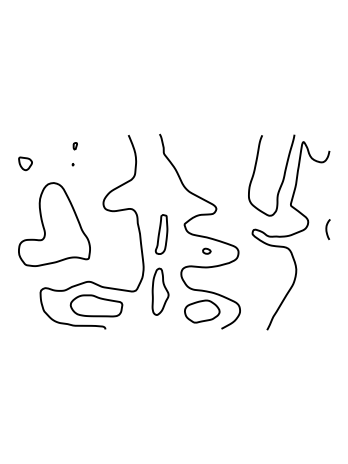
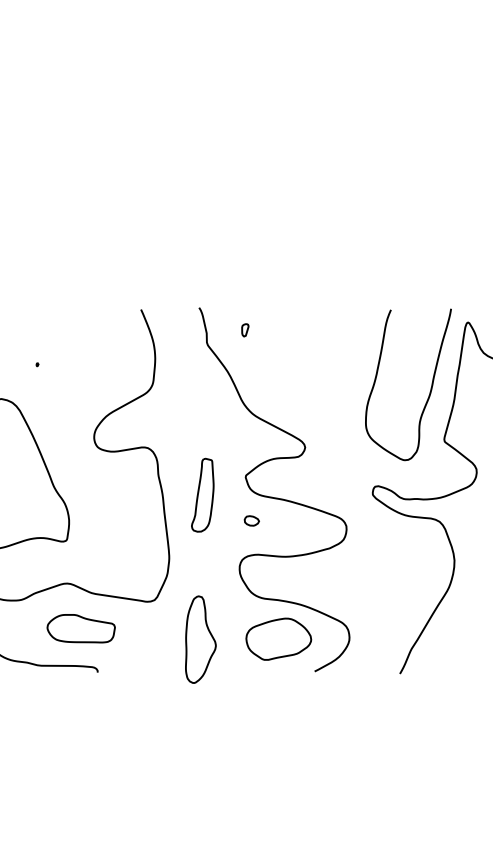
part: (74, 146) -> (243, 330), moved
part: (206, 250) -> (251, 519), moved
part: (160, 291) -> (200, 639), moved
part: (96, 305) -> (81, 627), size x0.7

